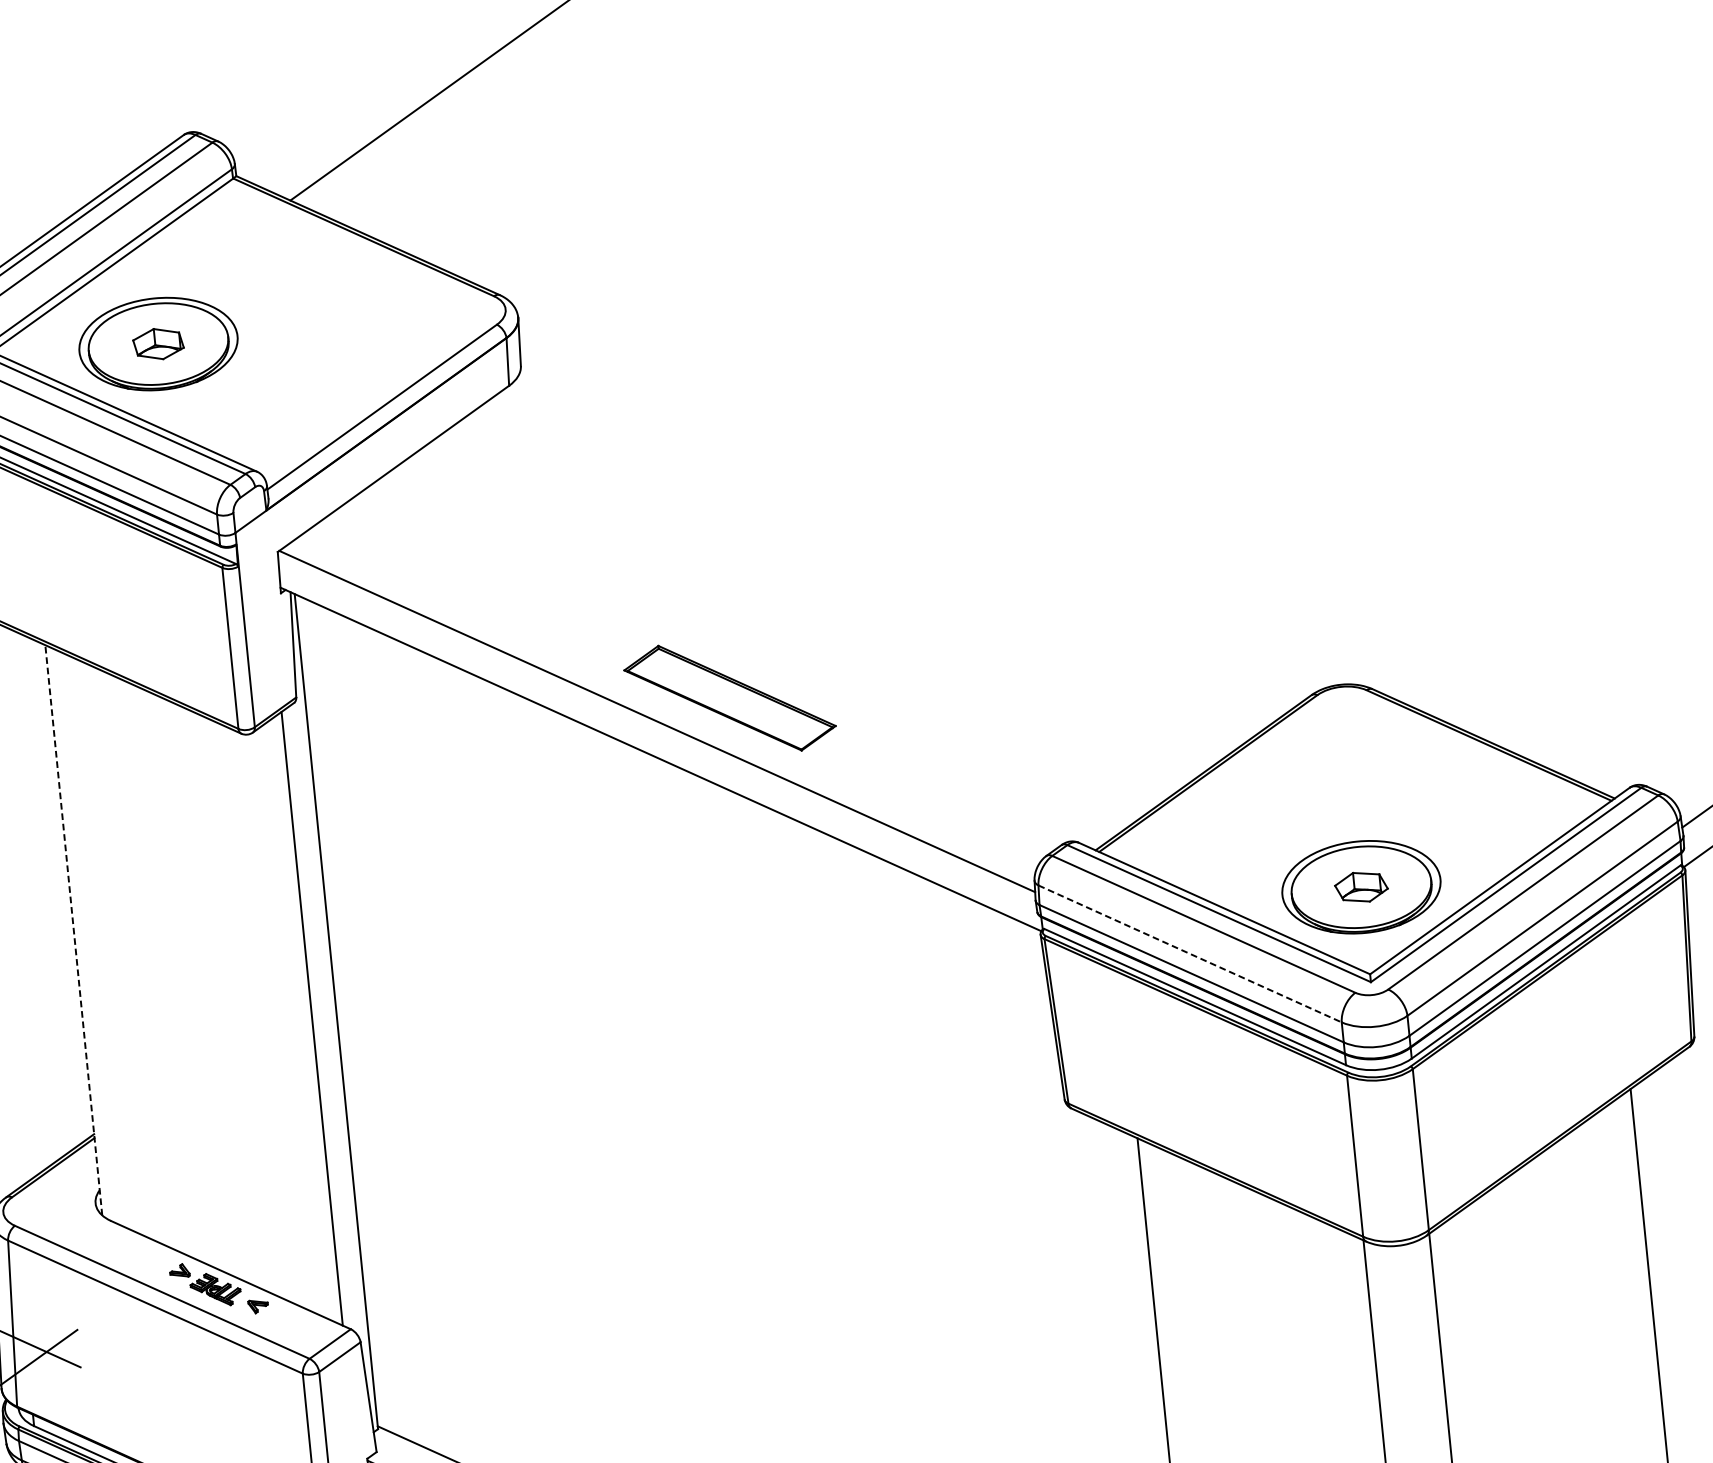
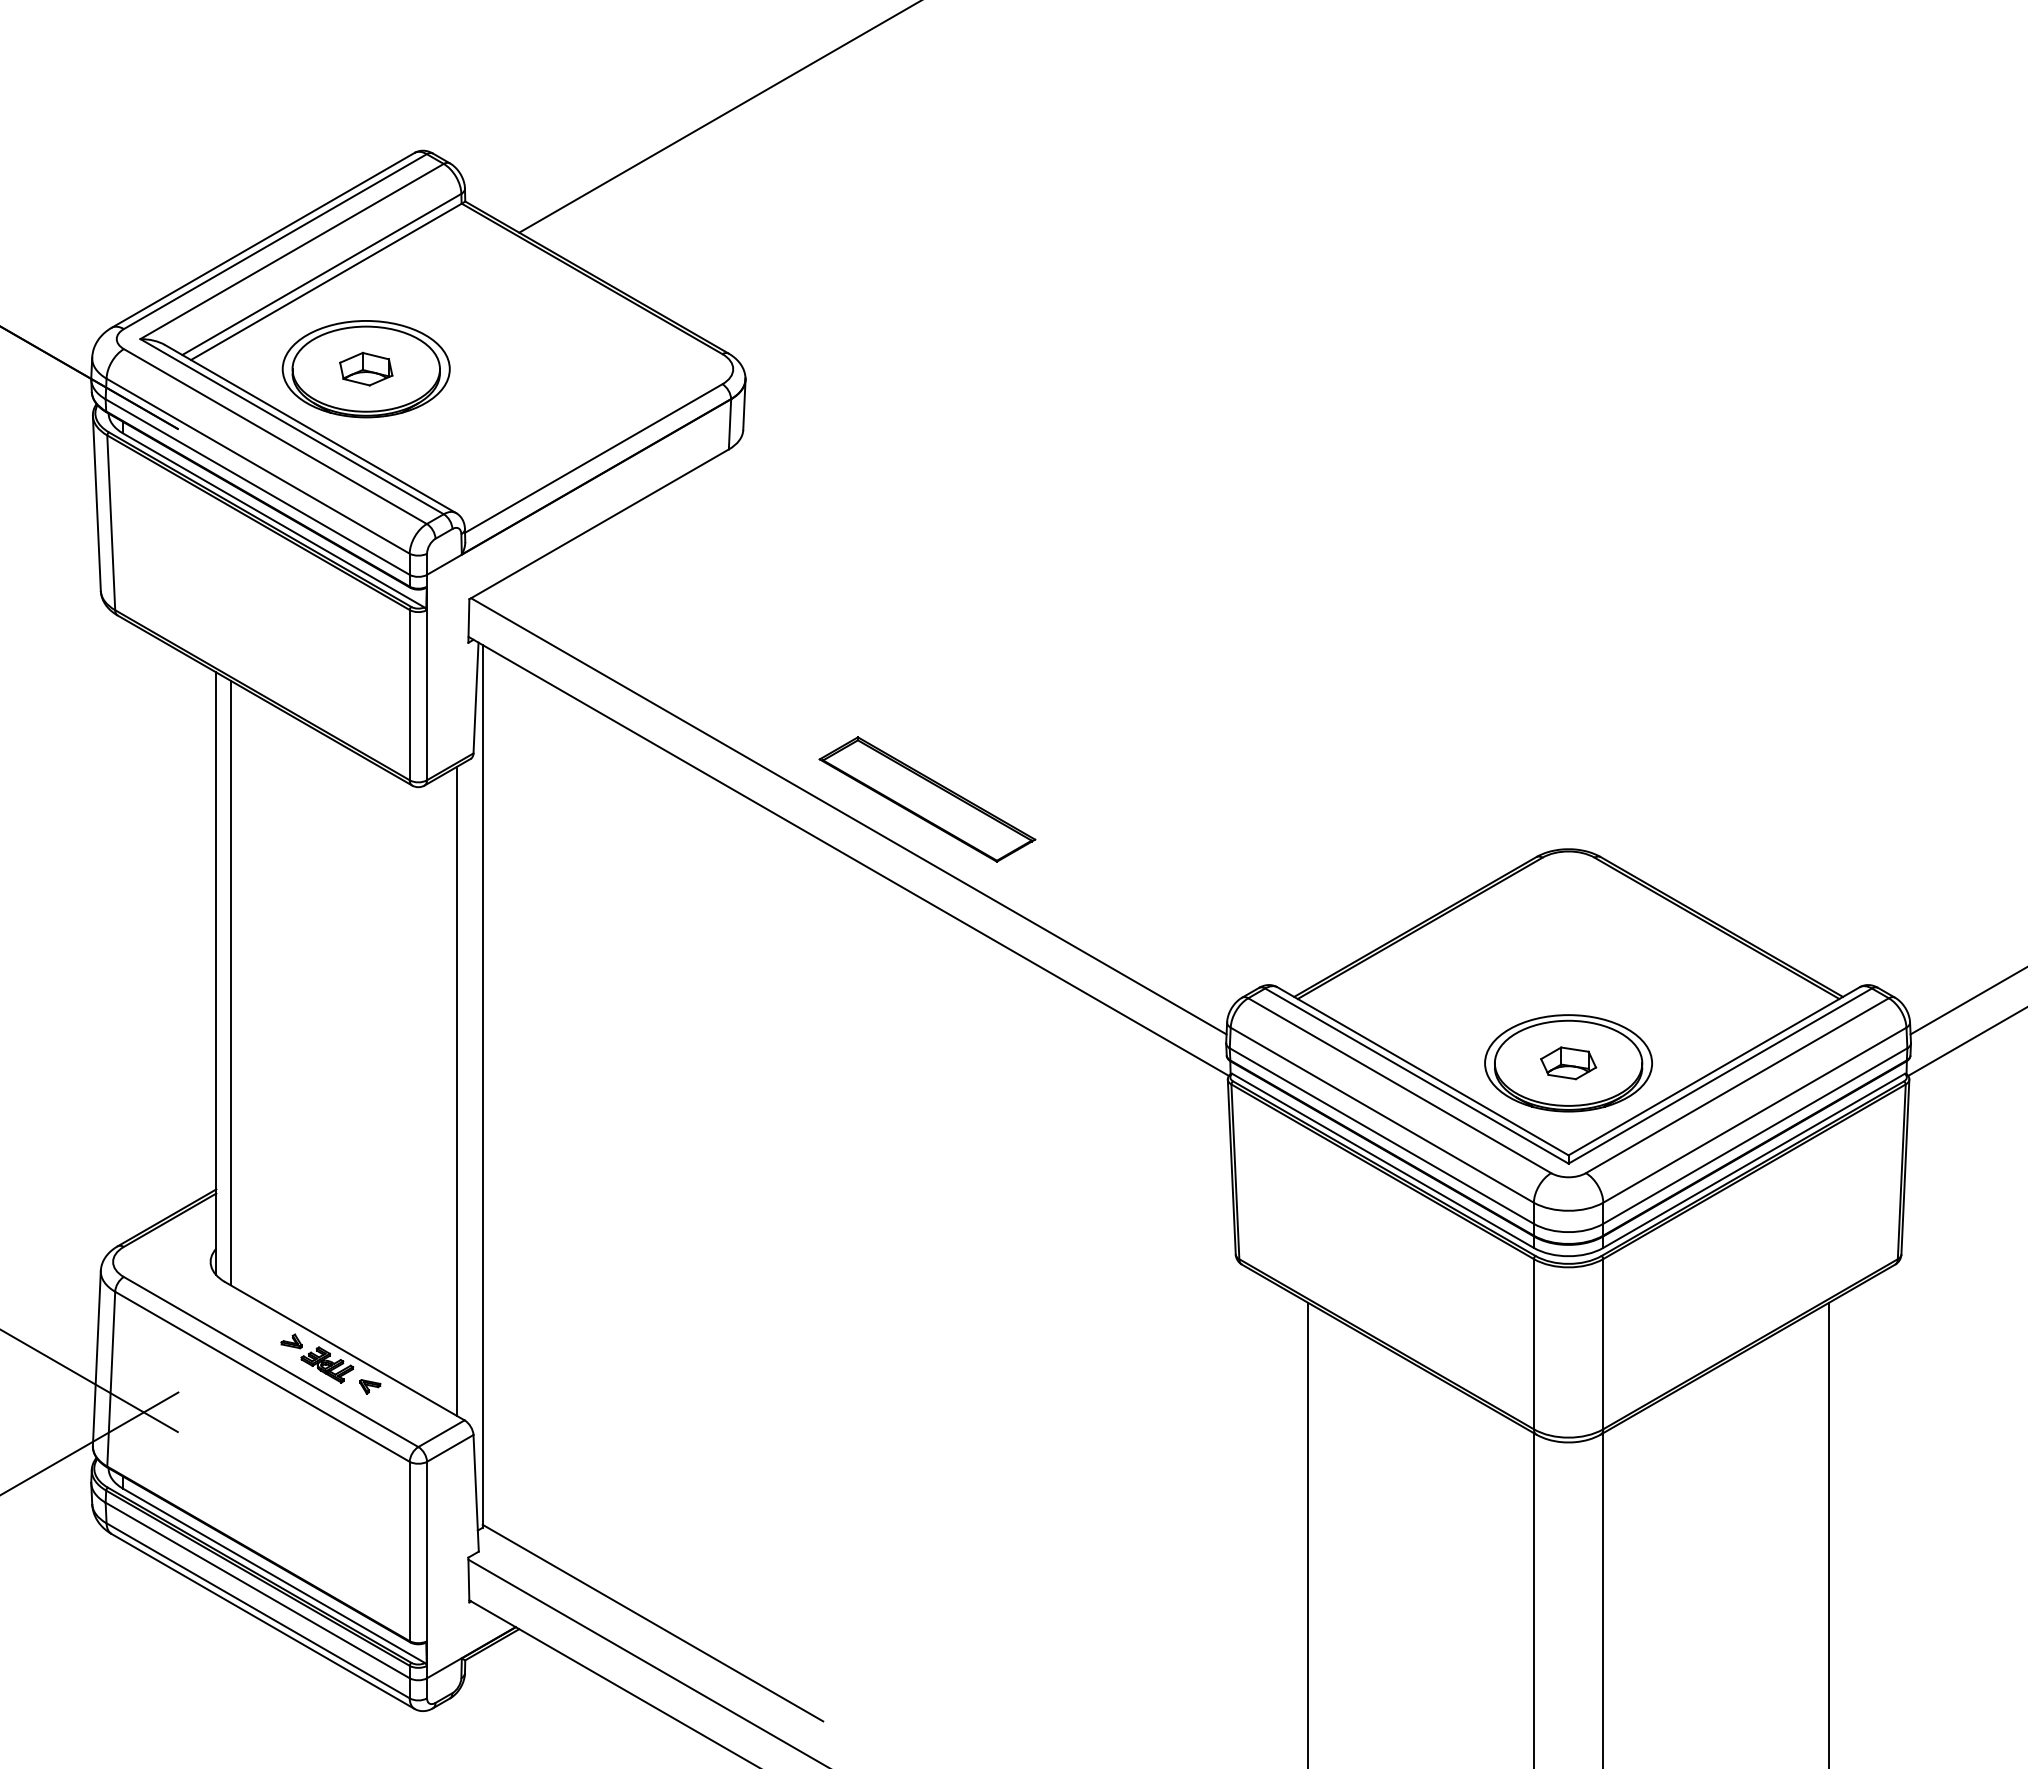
line: (73, 929) -> (216, 973), dashed -> solid
line: (87, 937) -> (230, 982), added
line: (1190, 954) -> (1382, 1115), dashed -> solid

